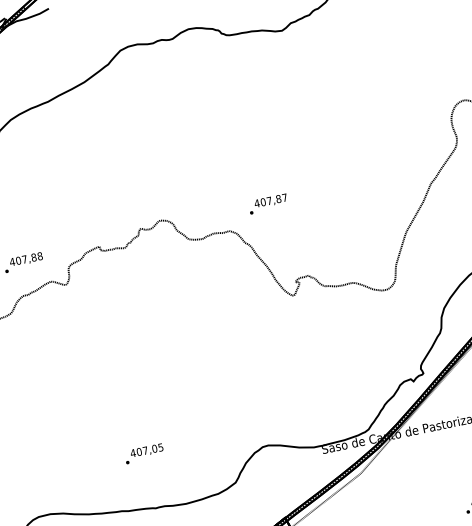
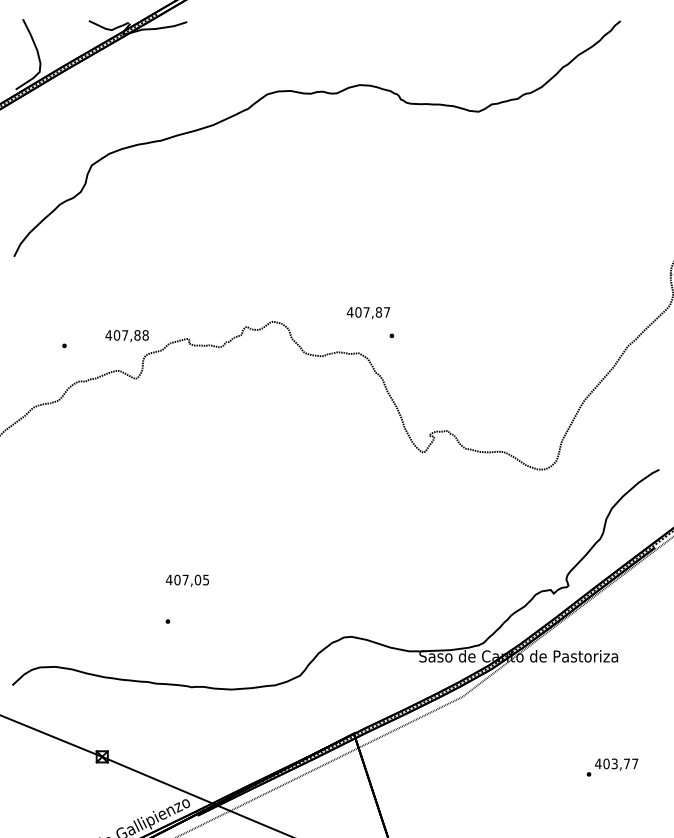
text: (270, 201) -> (367, 313), moved
text: (25, 260) -> (126, 336), moved
text: (146, 450) -> (187, 580), moved

